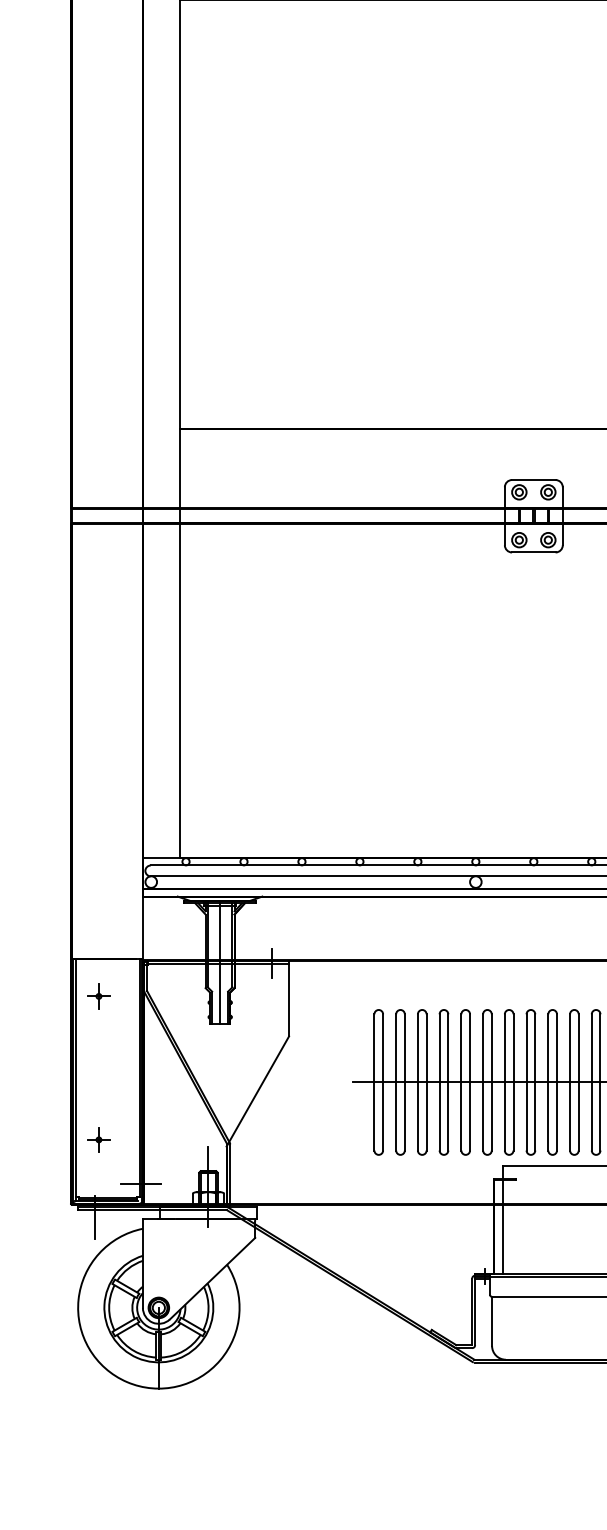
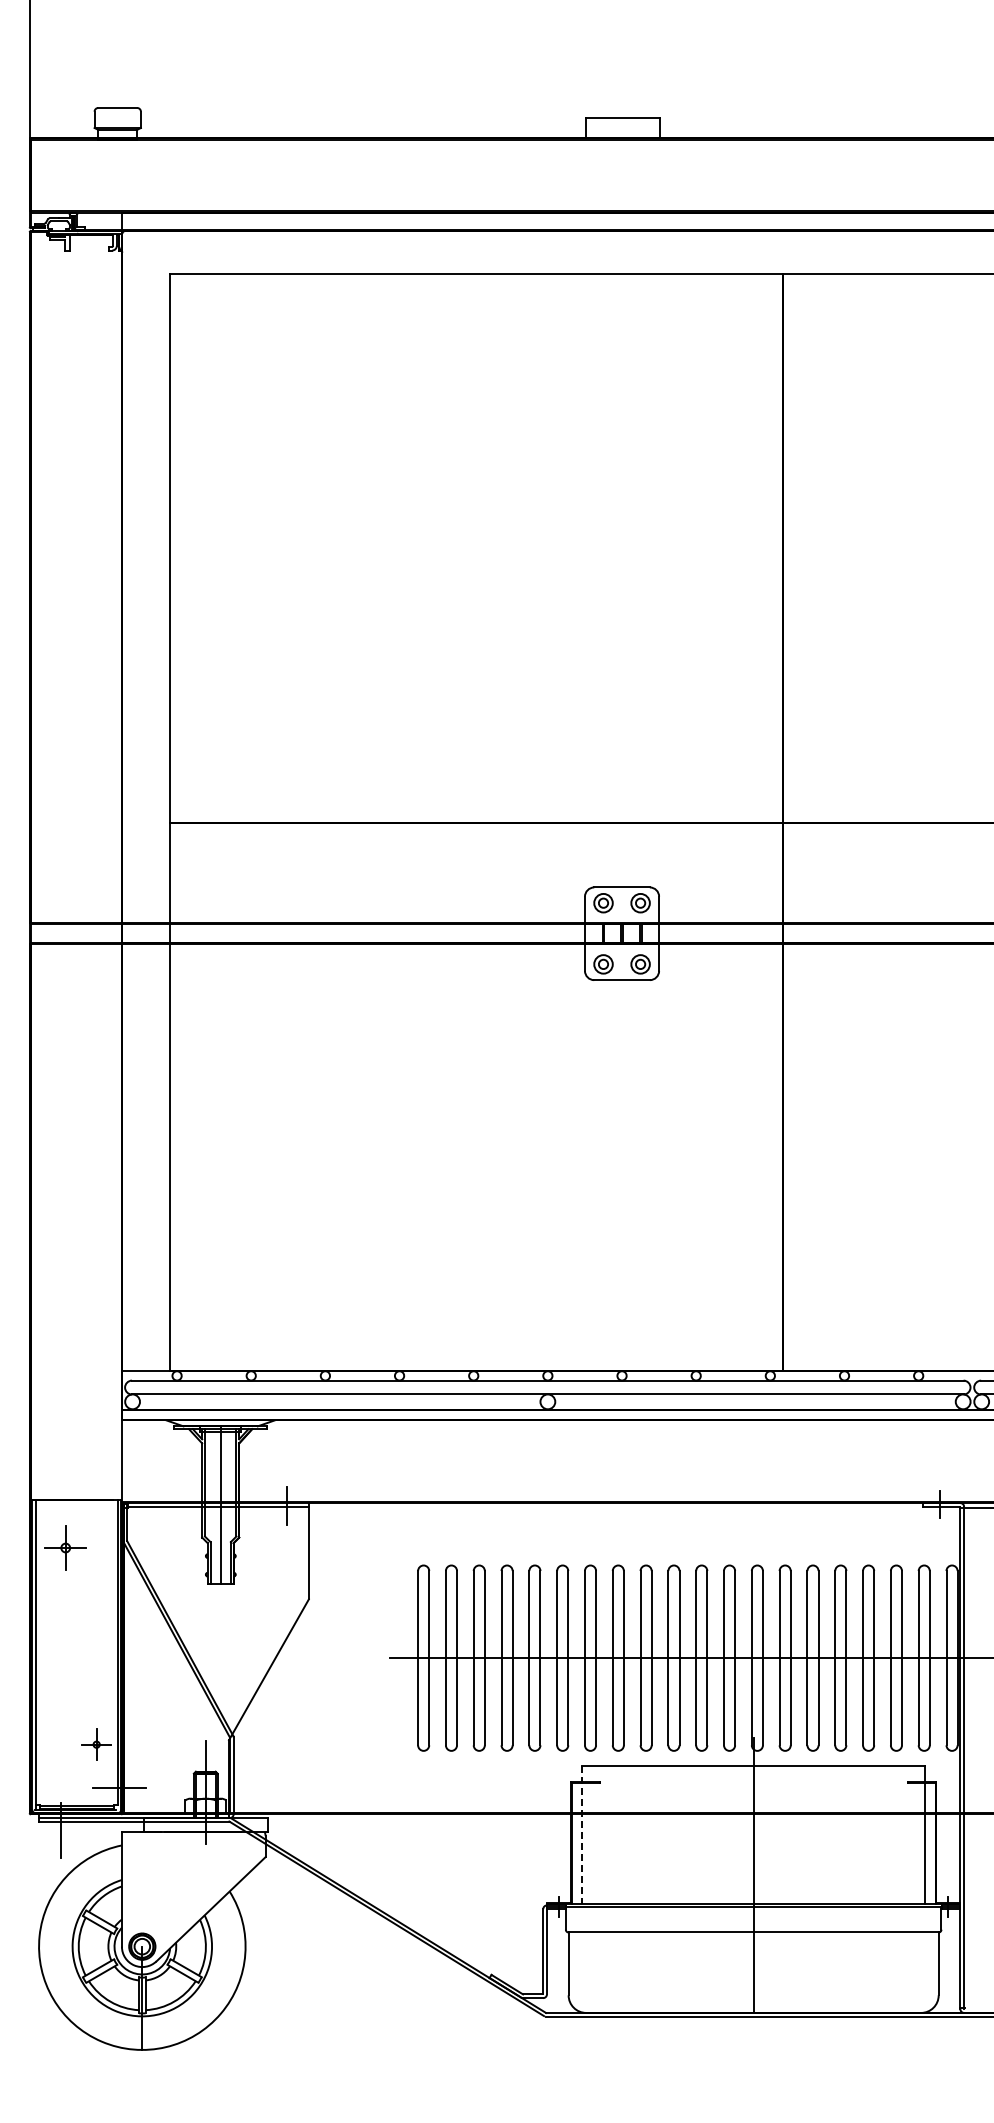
part: (98, 996) -> (65, 1548), size x1.4
part: (98, 1139) -> (96, 1744), moved
line: (502, 1220) -> (582, 1834), solid -> dashed

